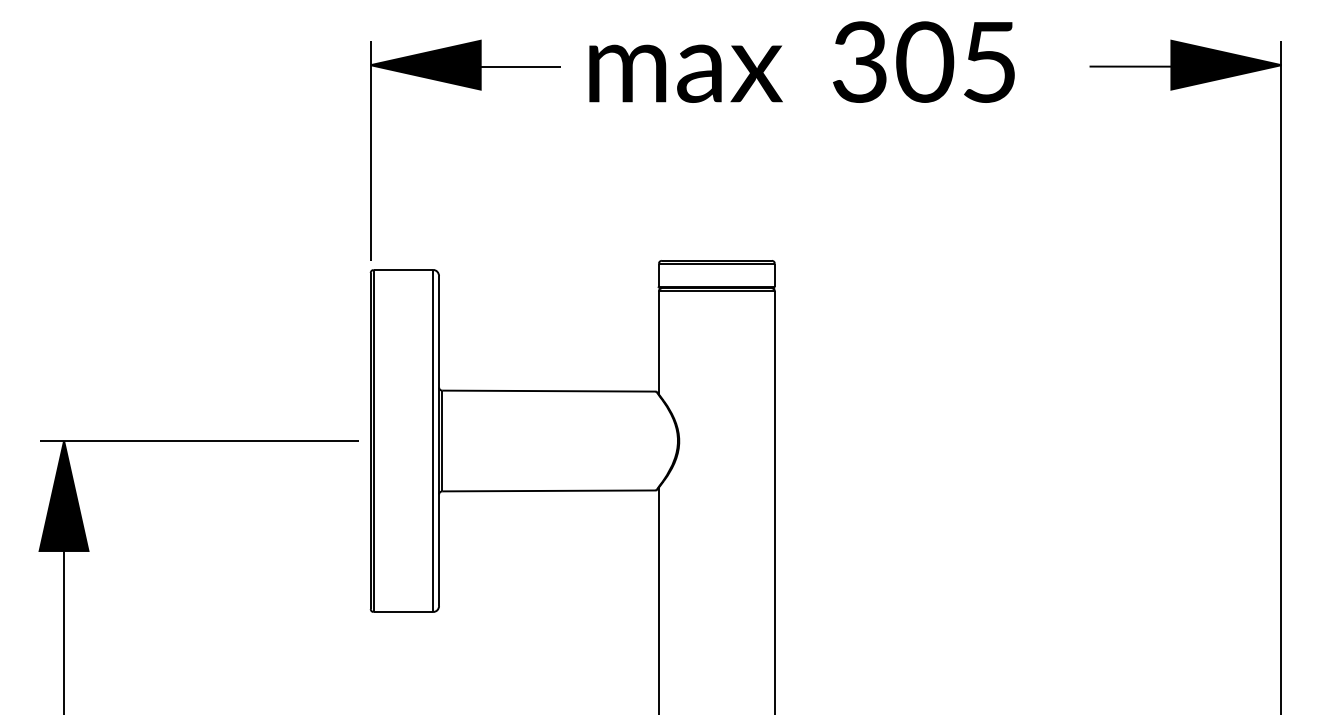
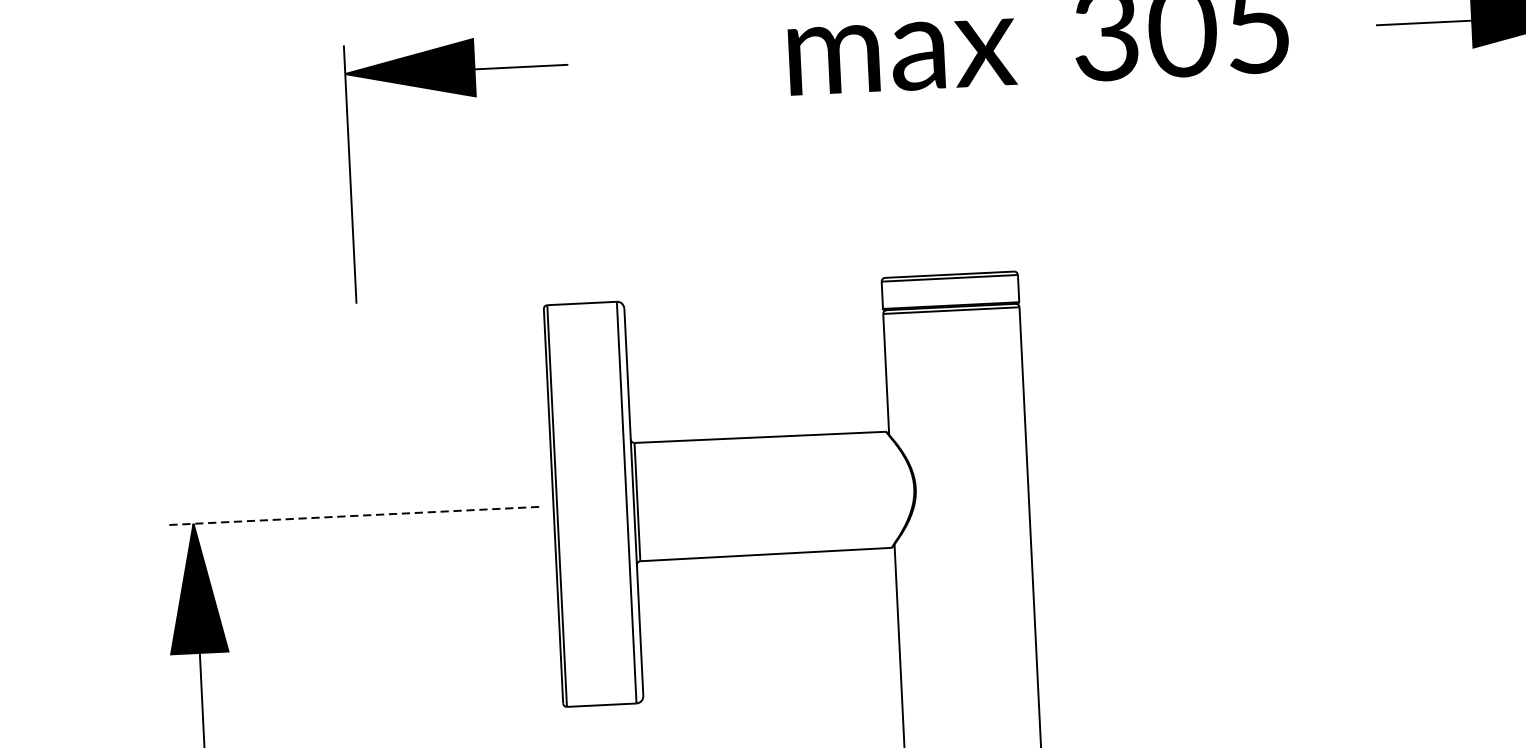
part: (479, 90) -> (474, 97), moved
line: (198, 441) -> (351, 516), solid -> dashed

